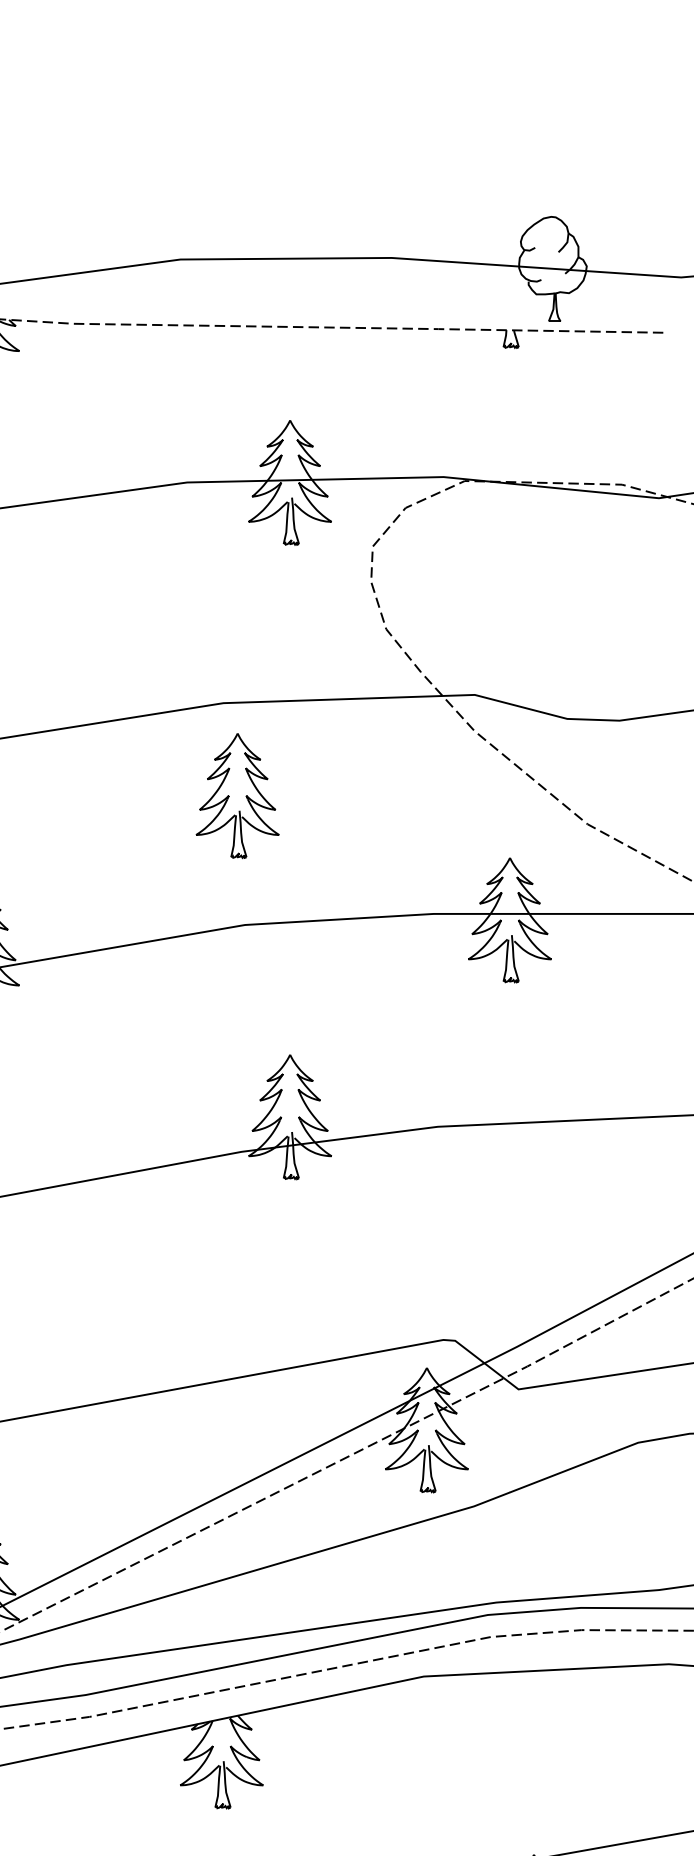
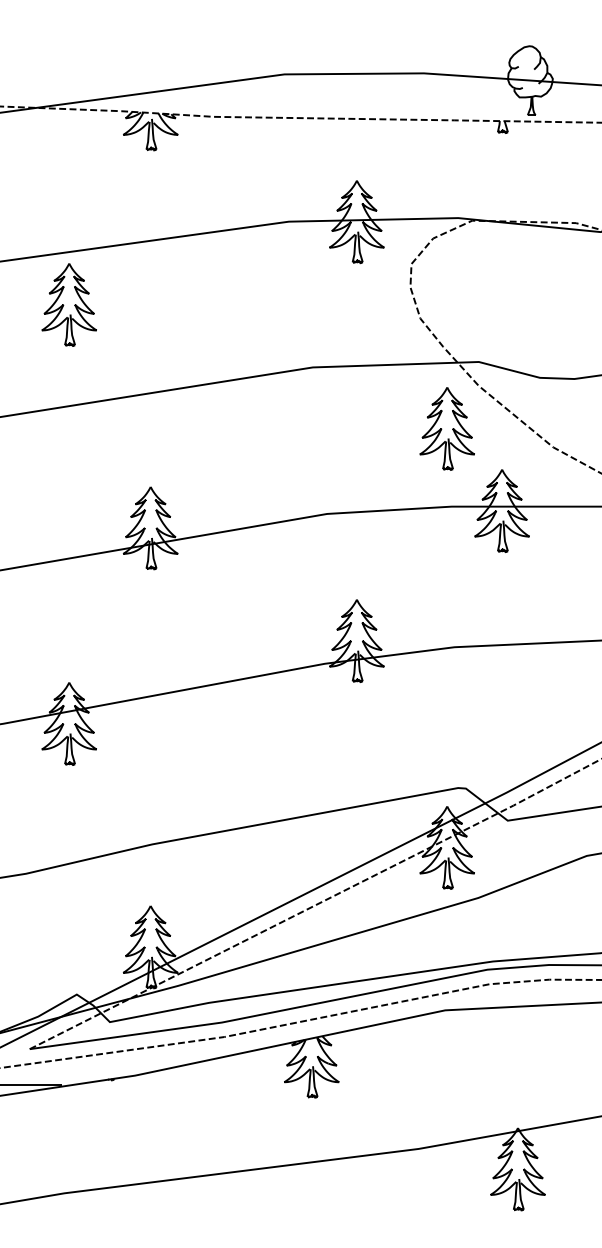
part: (236, 795) -> (446, 428), moved

